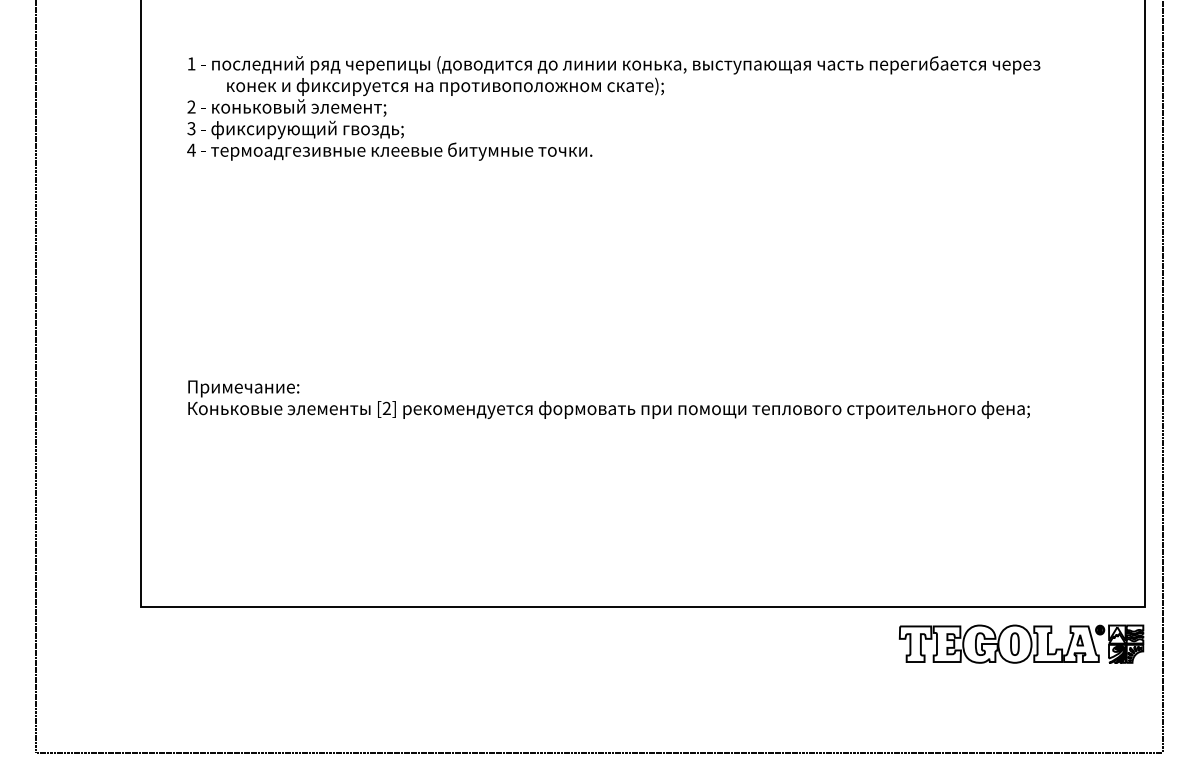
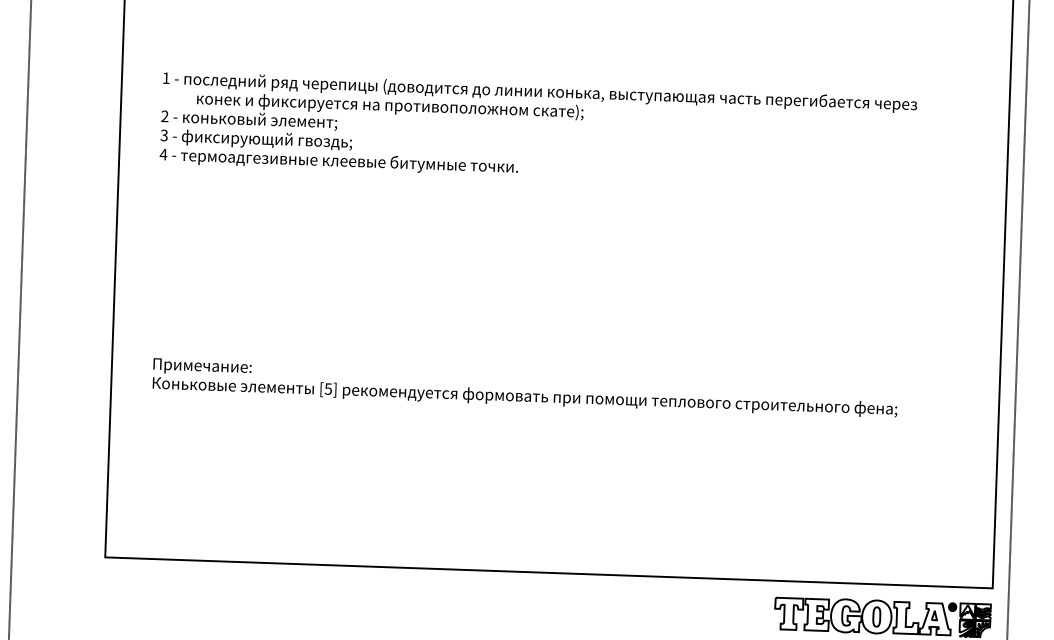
text: (386, 408) -> (328, 389), [2] -> [5]

